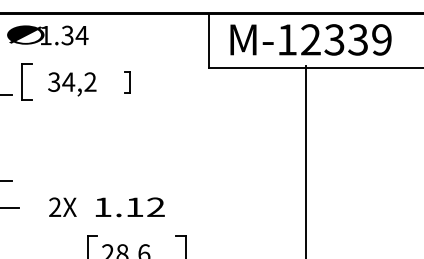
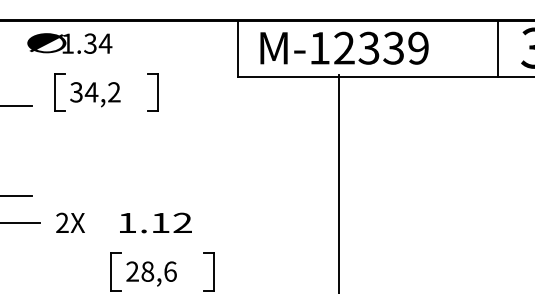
part: (26, 82) -> (59, 92), moved
part: (127, 82) -> (152, 92), size x1.67
text: (62, 206) -> (70, 222), moved

